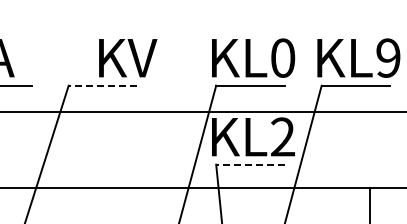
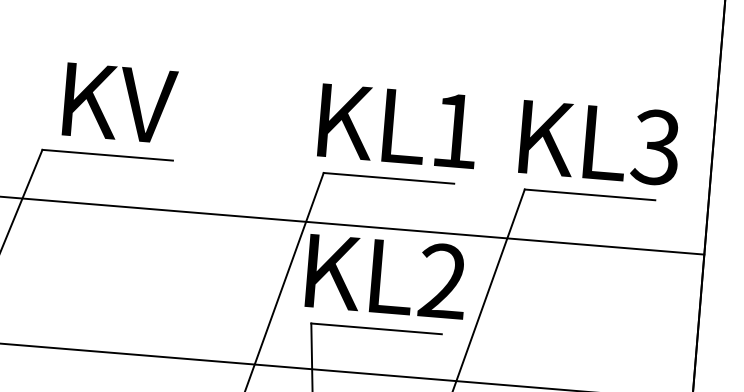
text: (283, 57) -> (456, 129), KL0 -> KL1
text: (388, 57) -> (656, 146), KL9 -> KL3
text: (128, 58) -> (120, 104), moved
line: (102, 85) -> (106, 154), dashed -> solid
line: (249, 164) -> (374, 328), dashed -> solid

